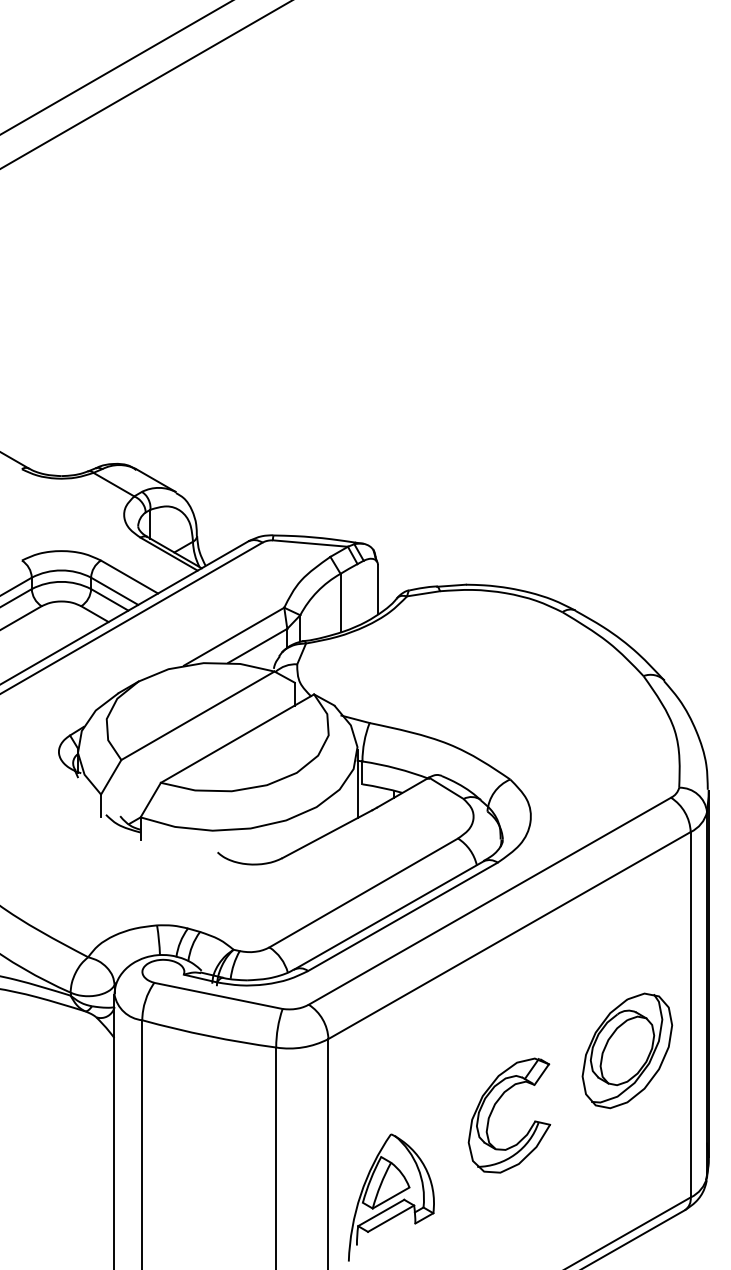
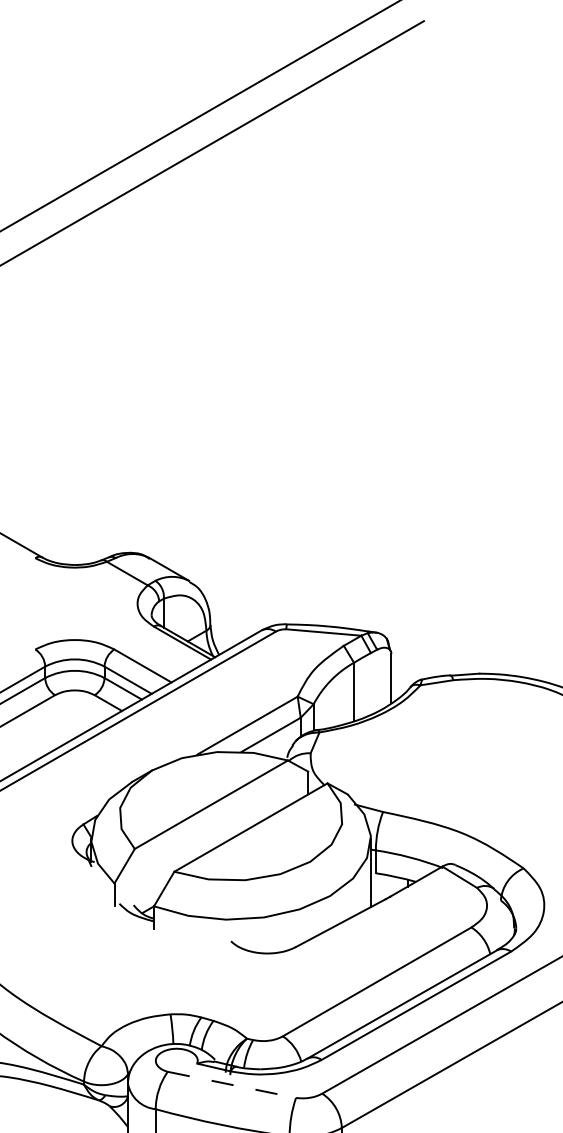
line: (218, 996) -> (231, 1085), solid -> dashed

